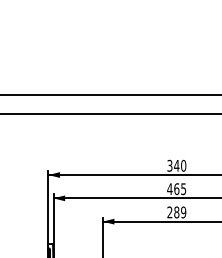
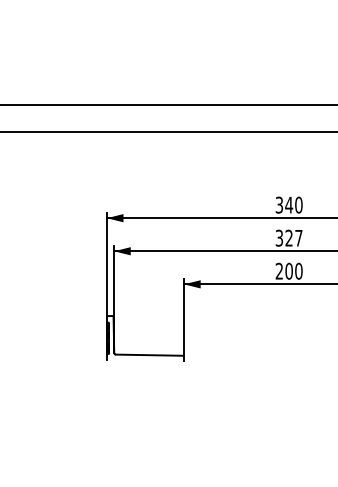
text: (176, 188) -> (288, 237), 465 -> 327
text: (179, 212) -> (293, 271), 289 -> 200

